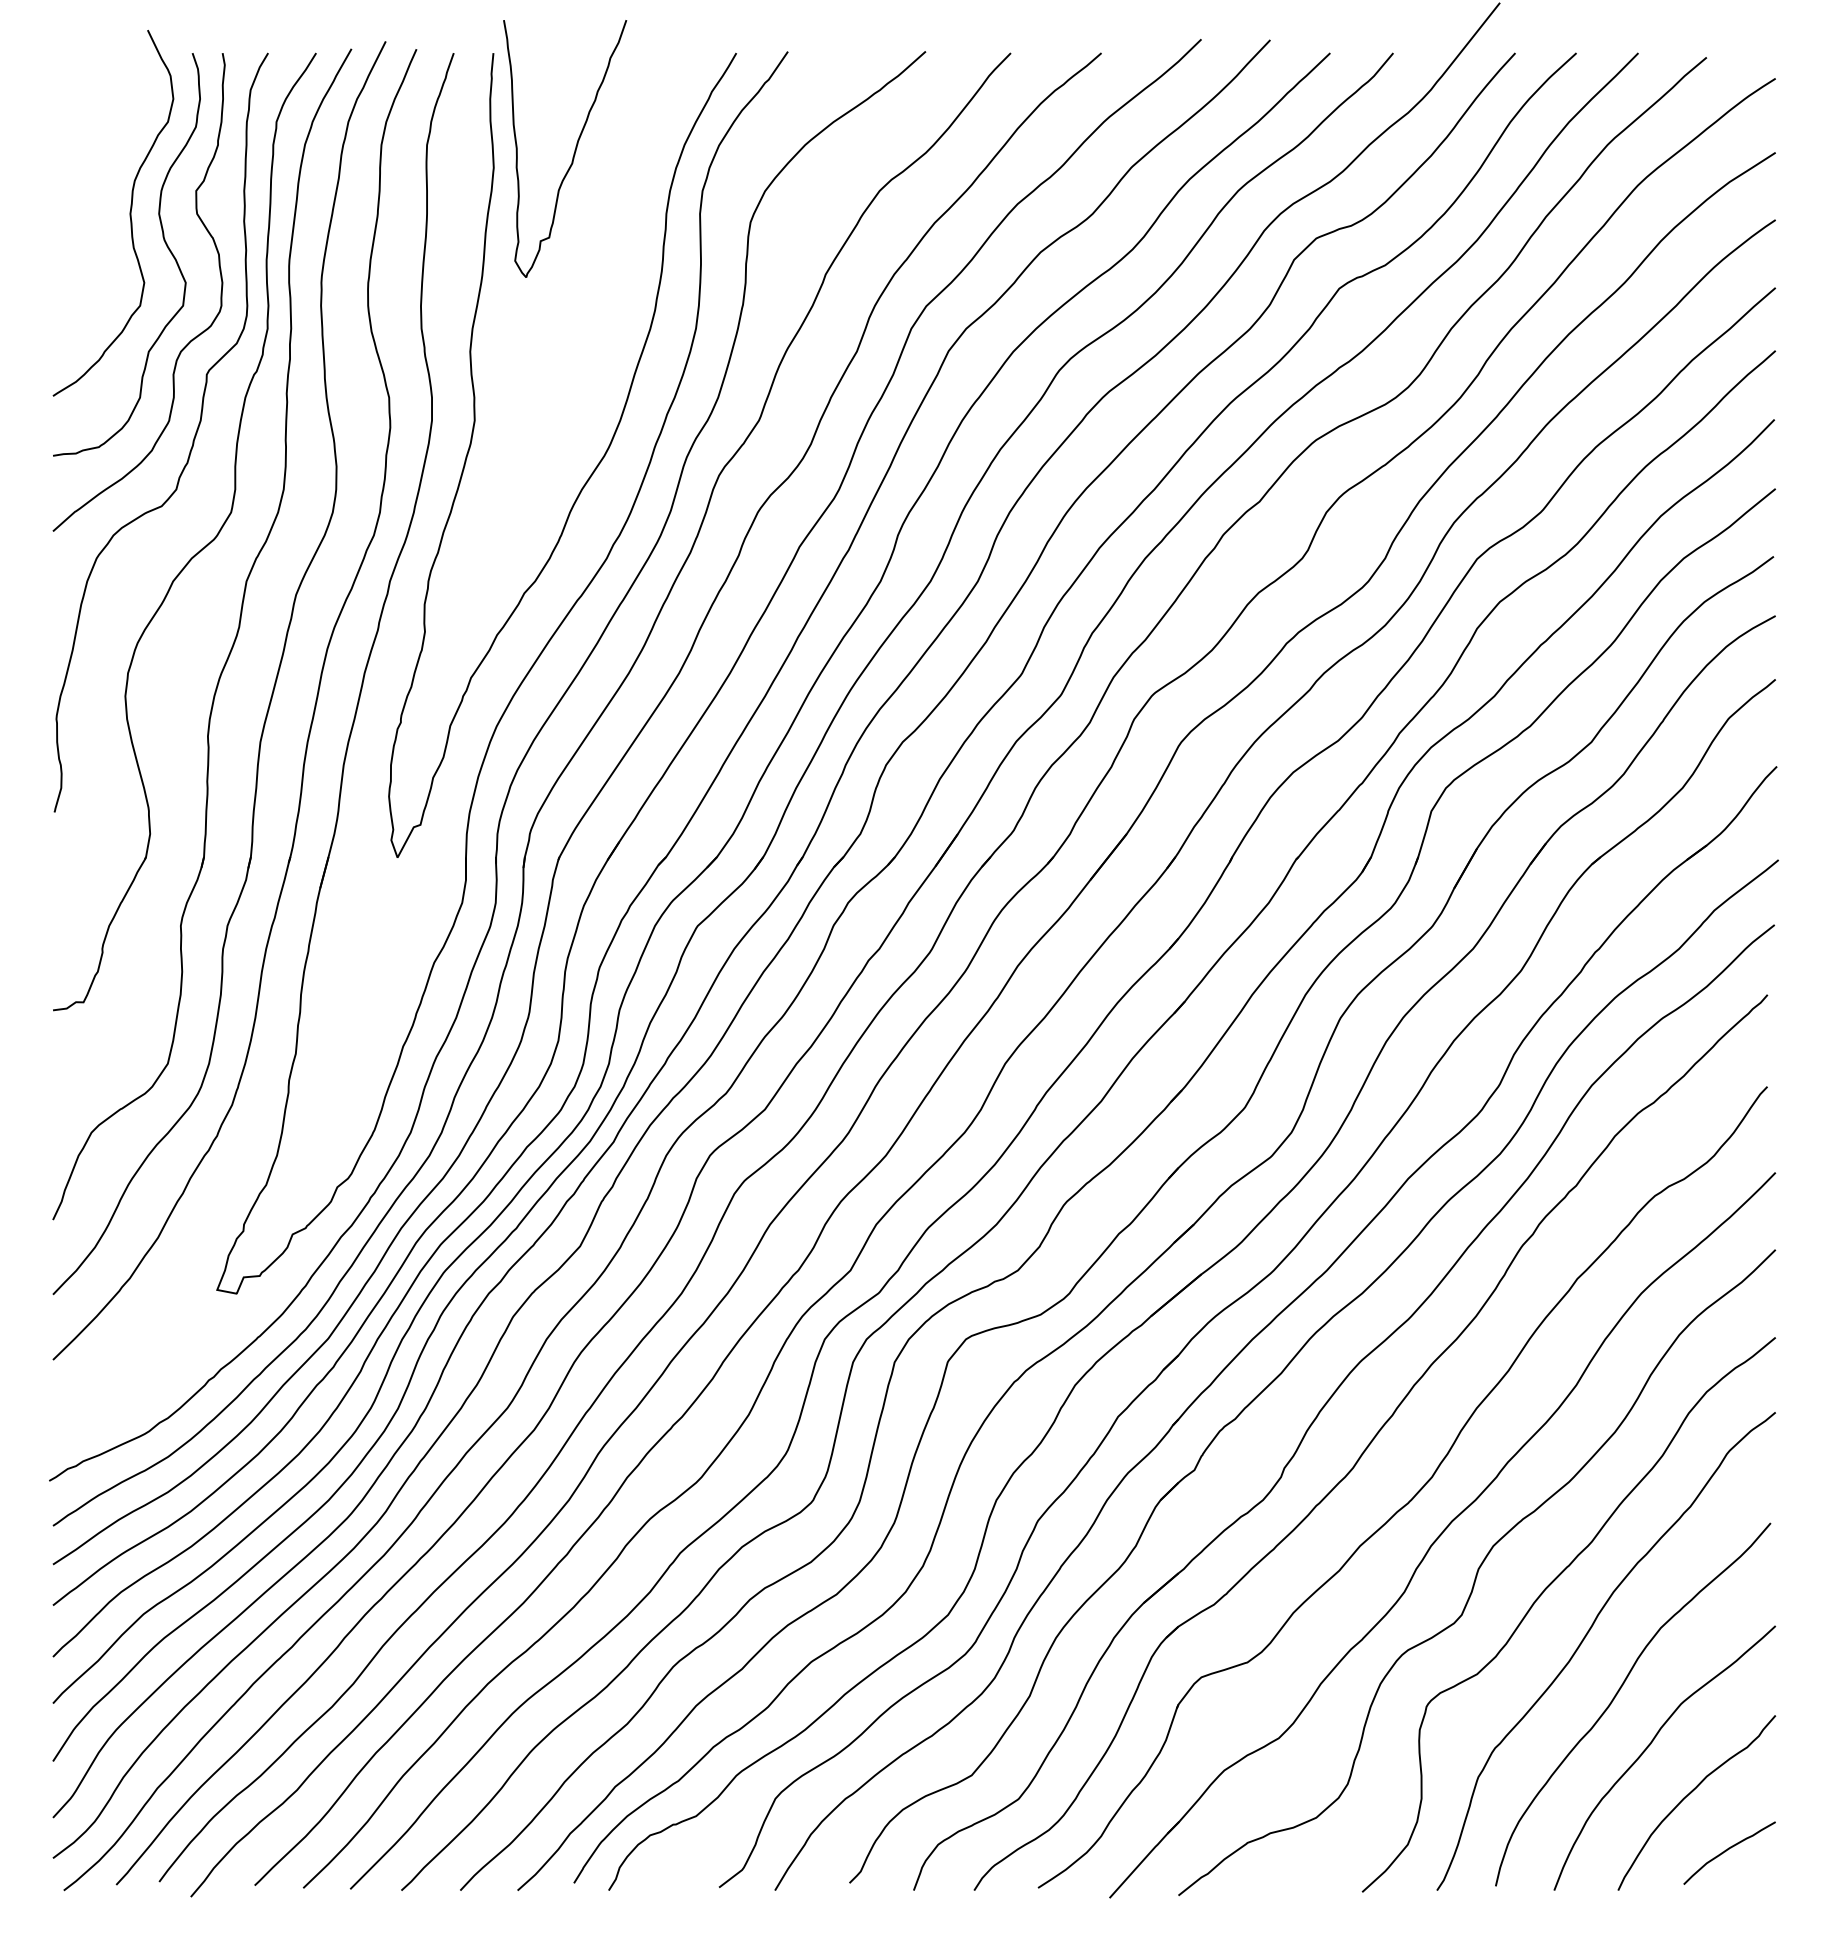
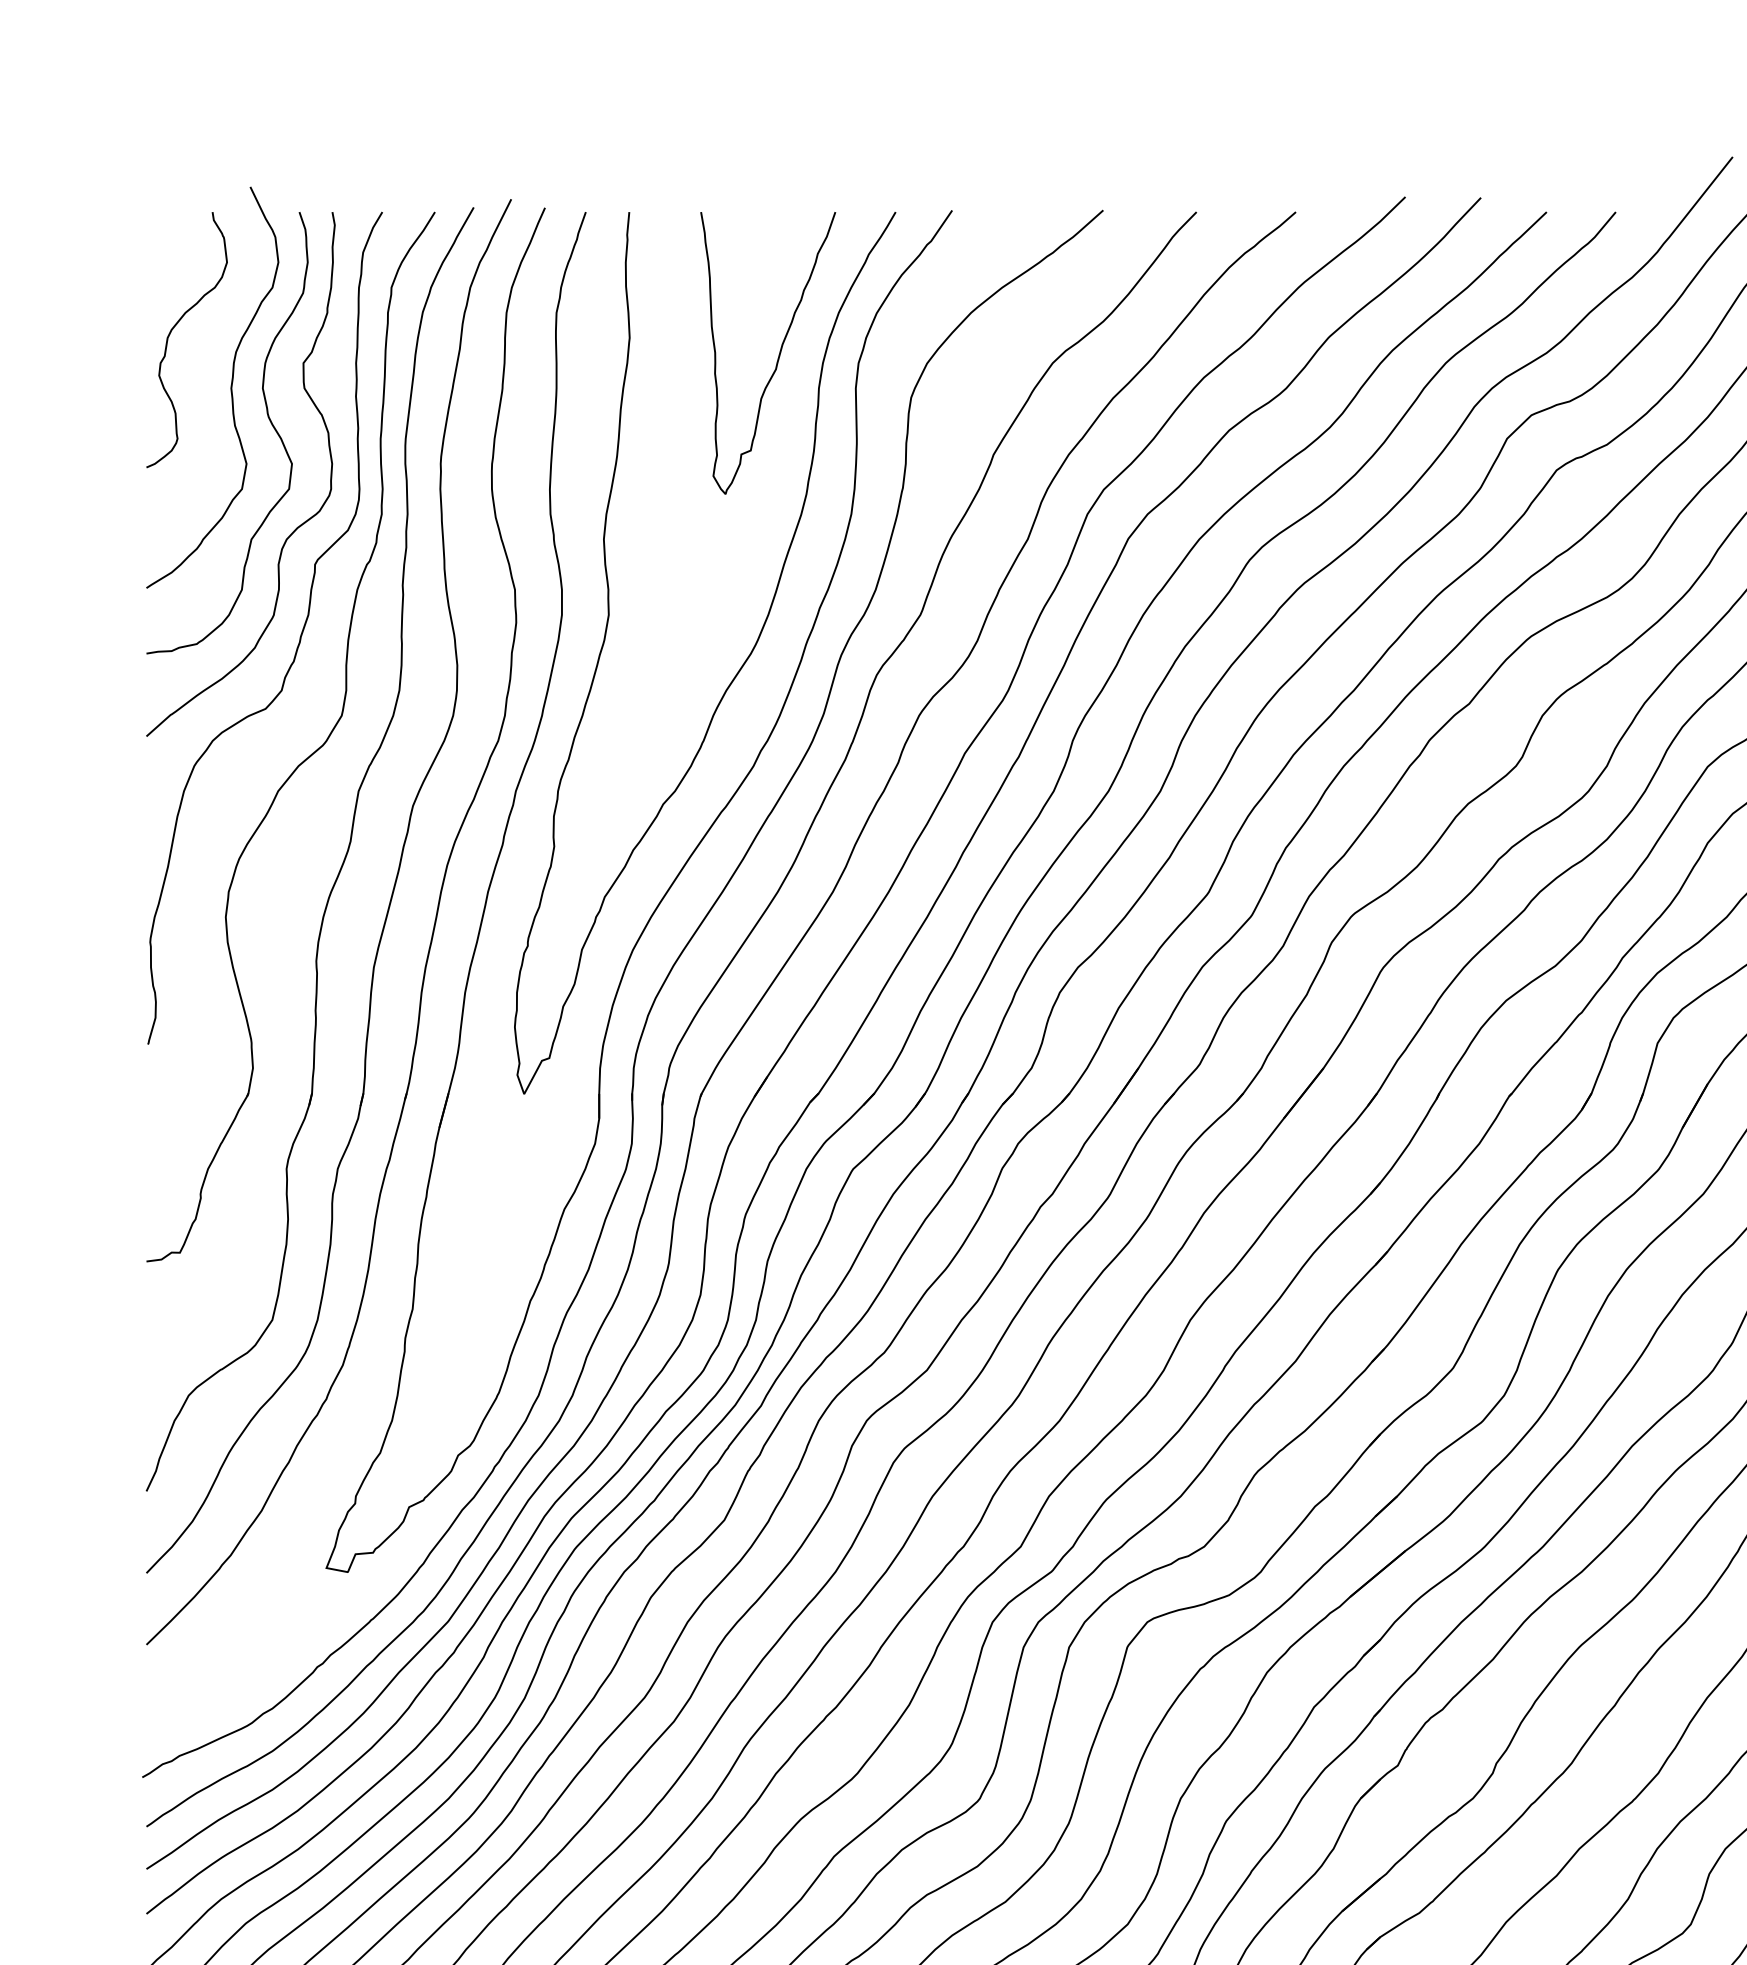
curve: (574, 149) -> (778, 353), moved
curve: (78, 159) -> (174, 328), added

